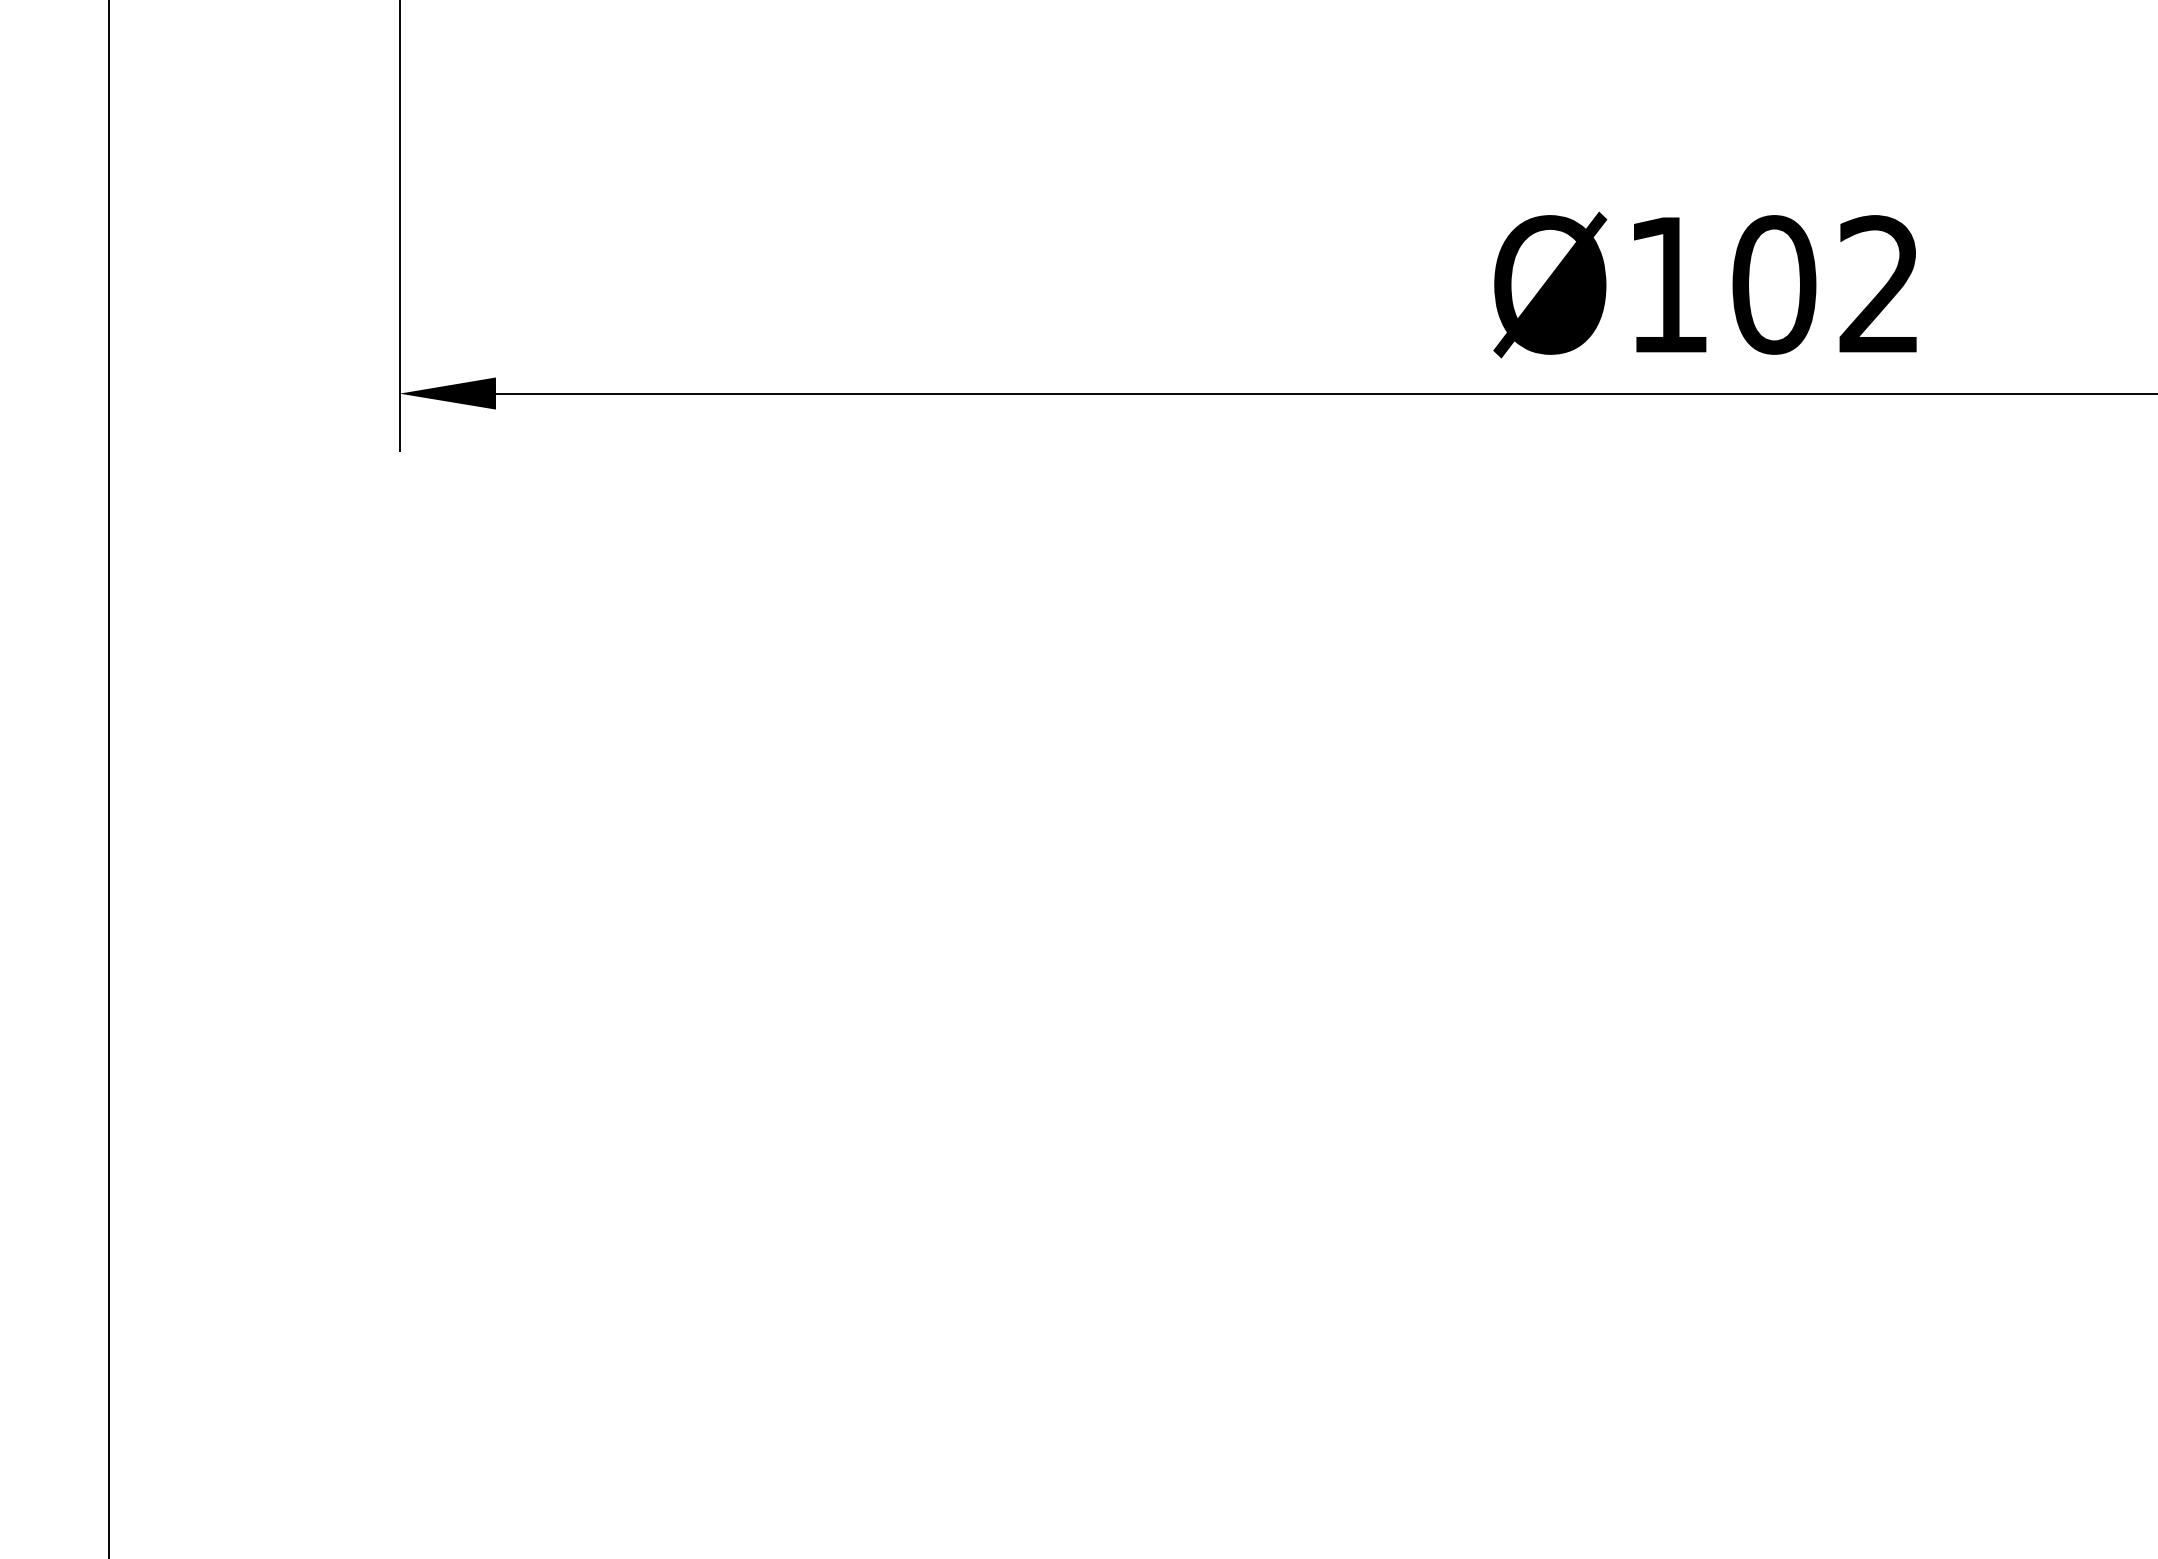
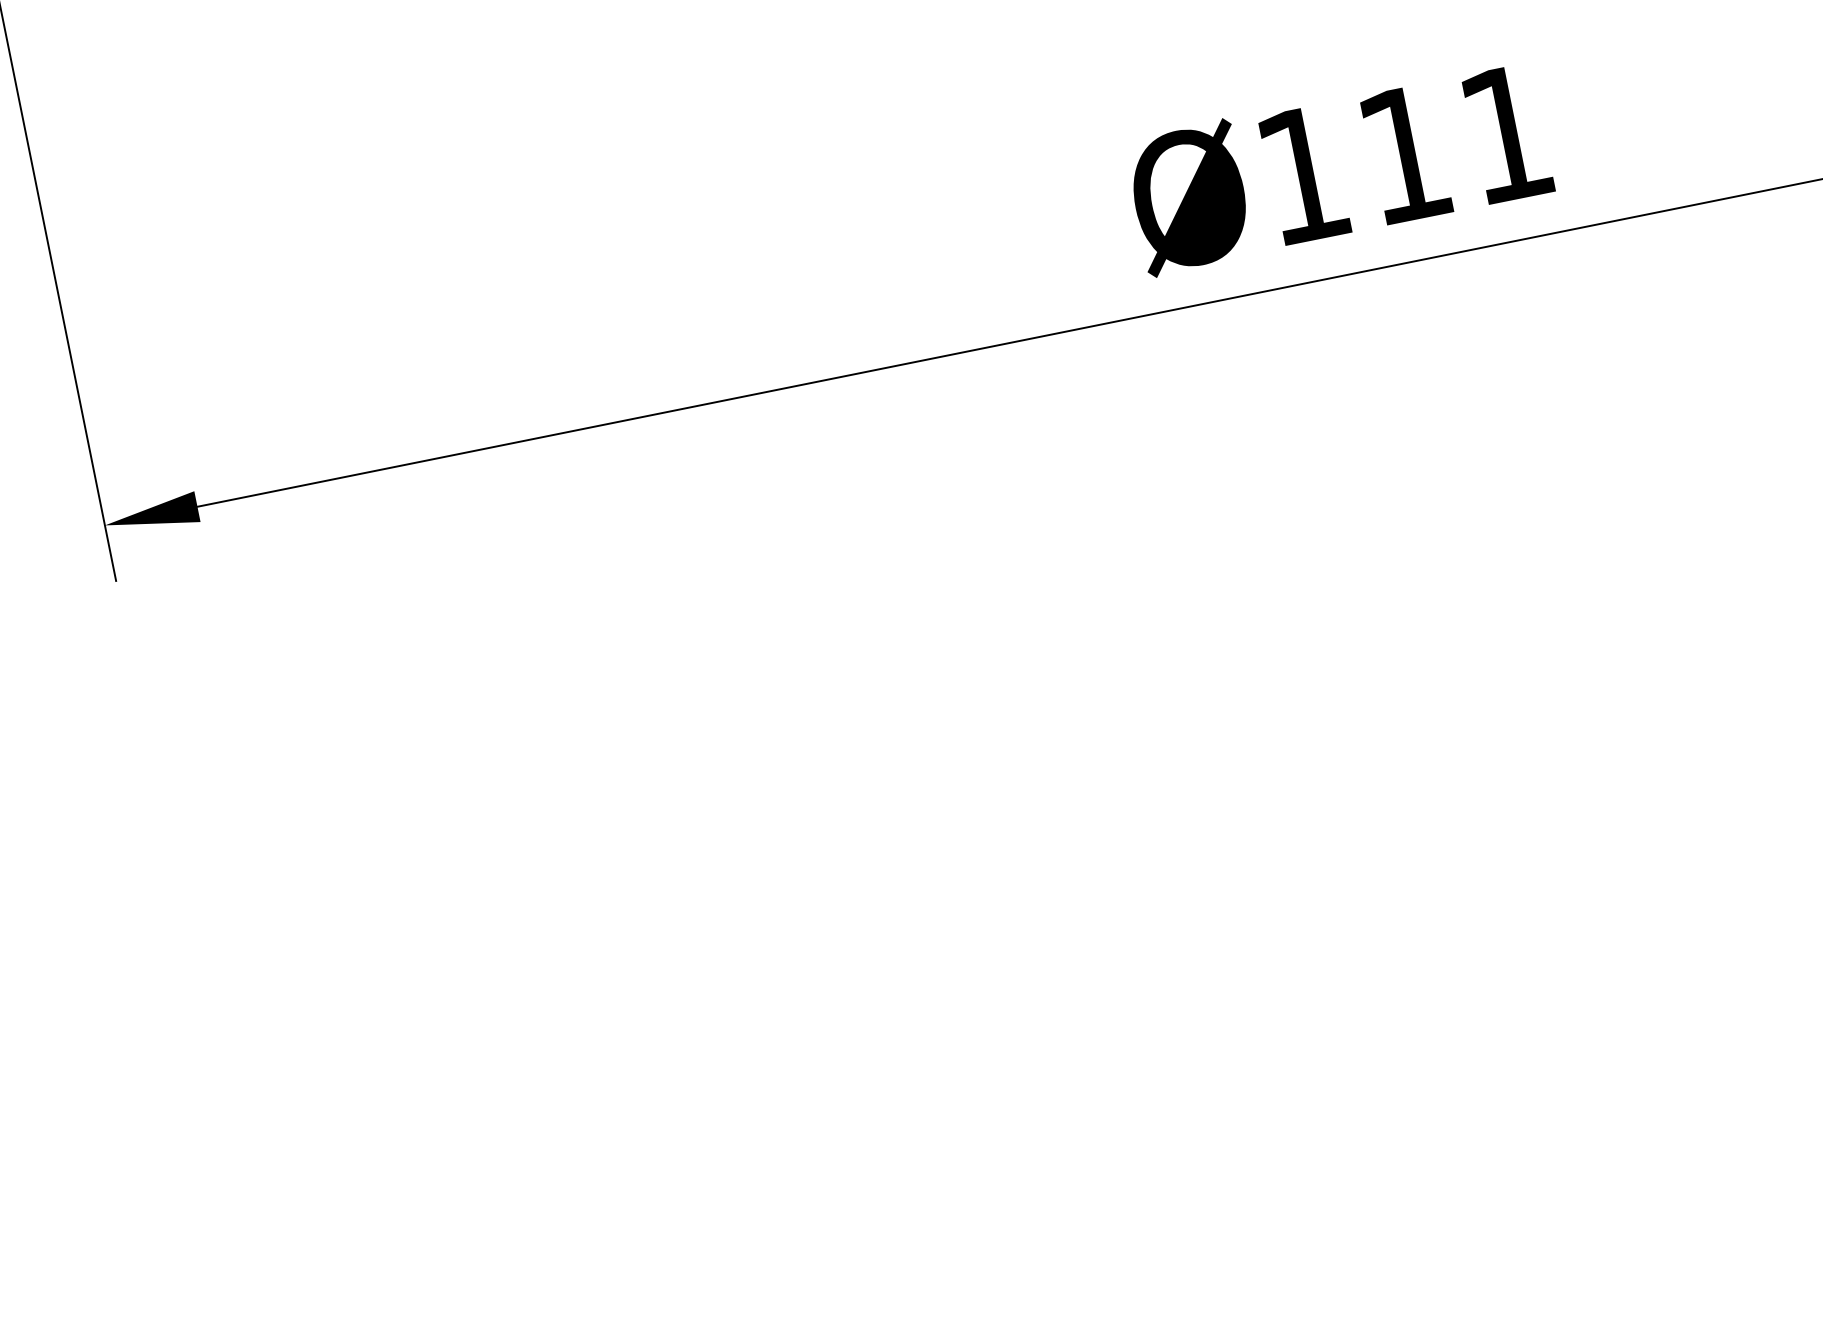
text: (1824, 284) -> (1453, 144), Ø102 -> Ø111

